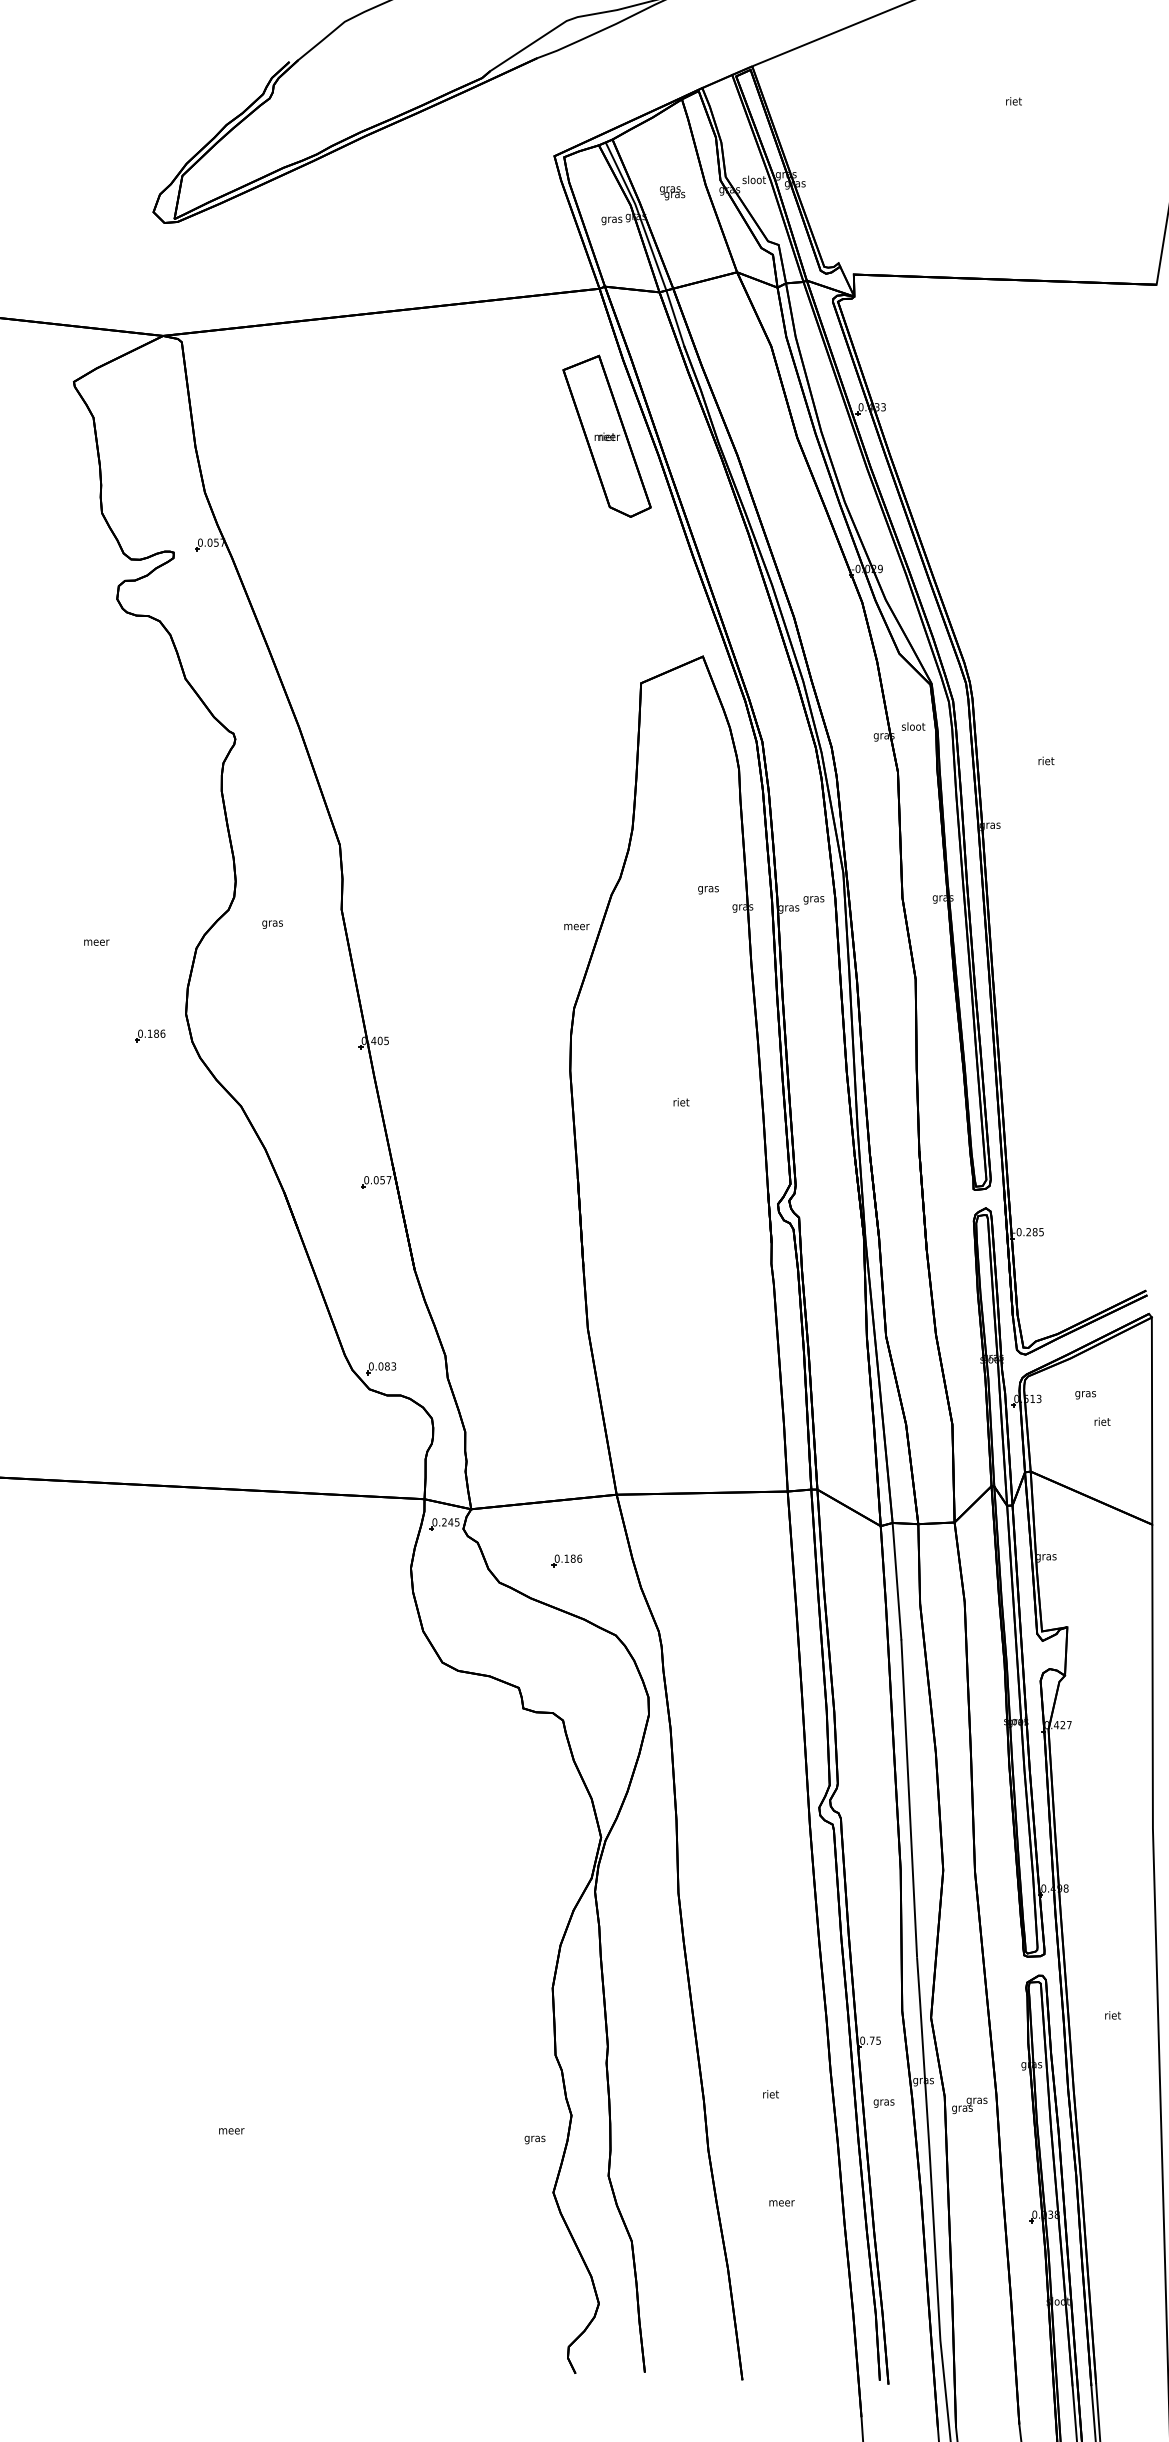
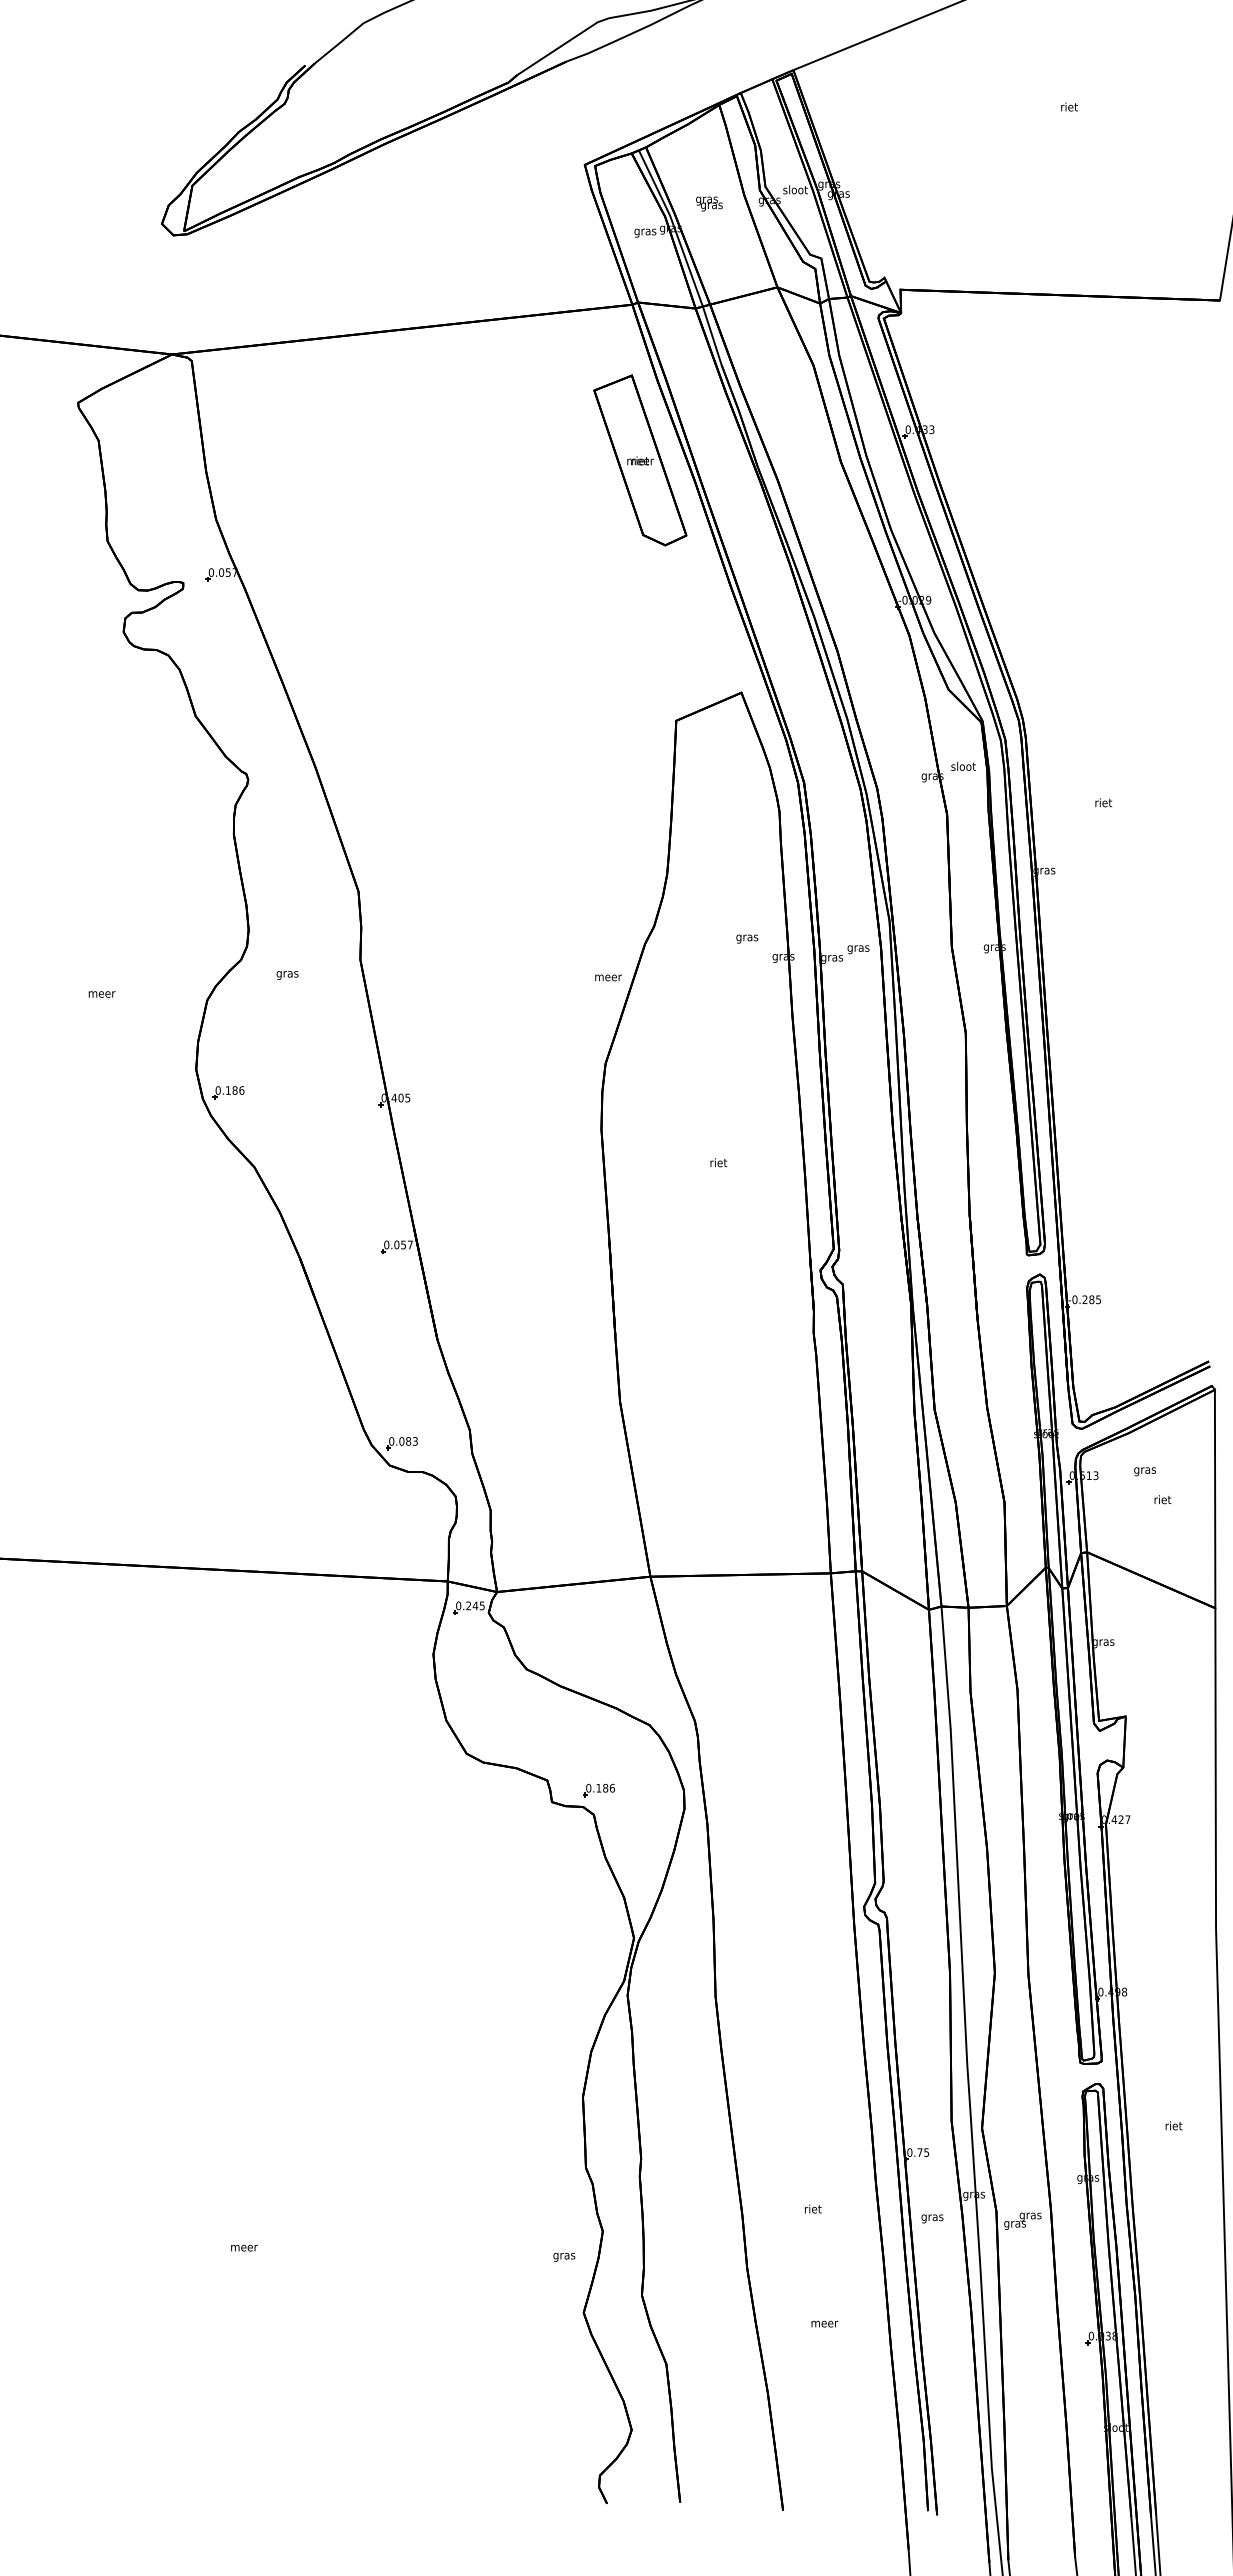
part: (150, 1035) -> (228, 1092), moved
part: (566, 1560) -> (598, 1790), moved

